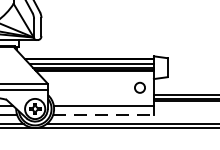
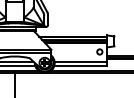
line: (105, 115) -> (81, 66), dashed -> solid

